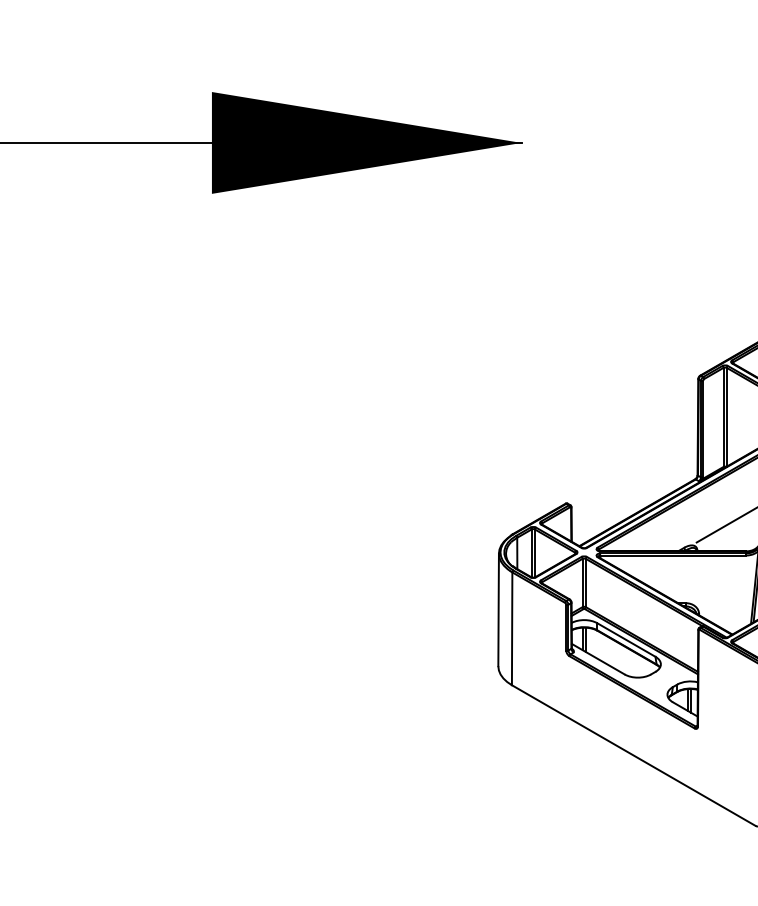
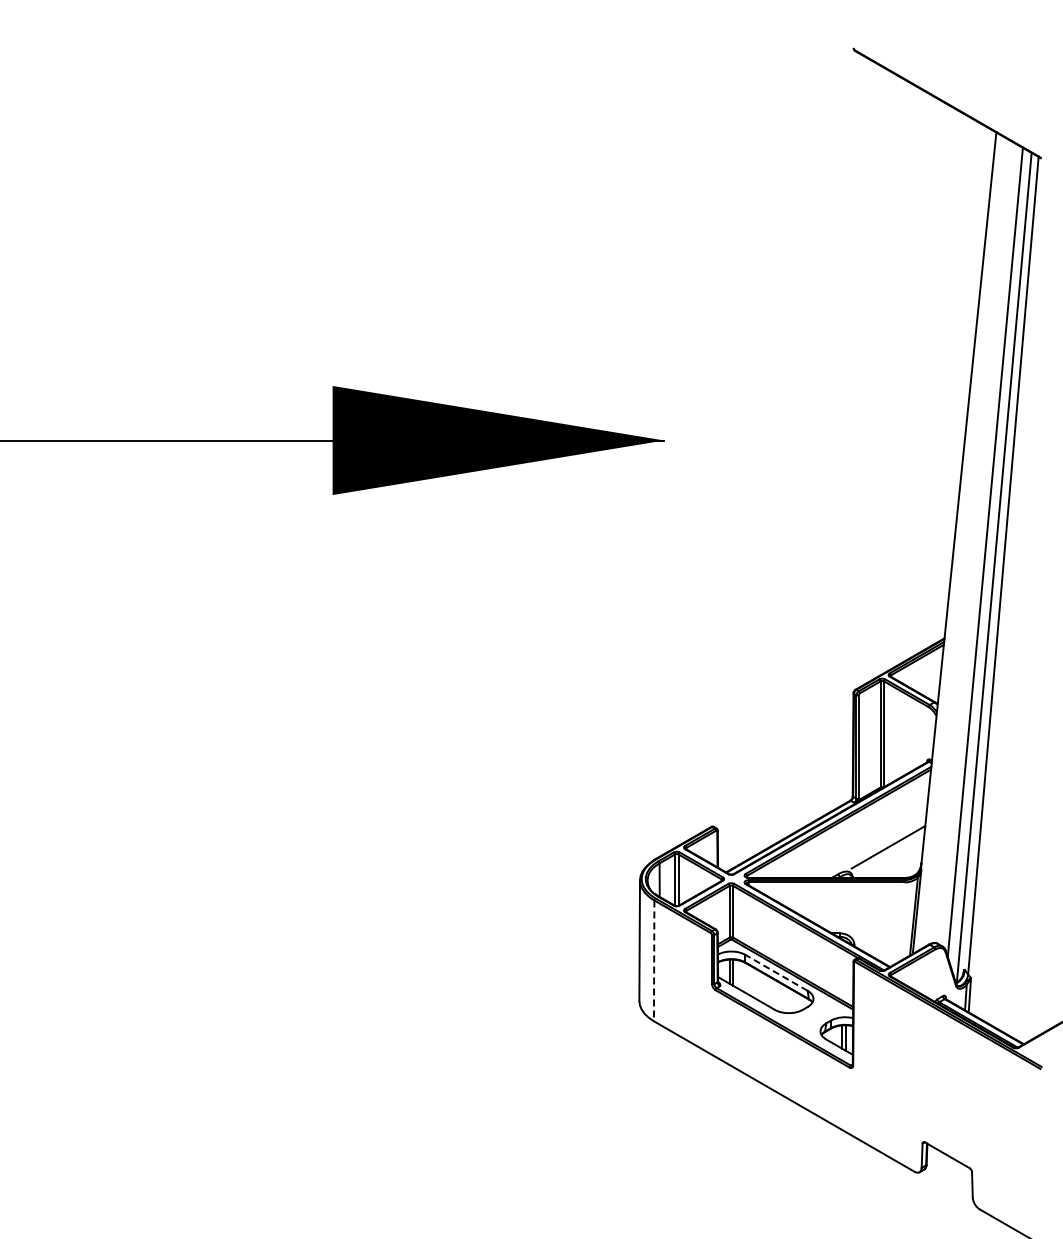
line: (512, 629) -> (654, 961), solid -> dashed
line: (626, 639) -> (776, 972), solid -> dashed

